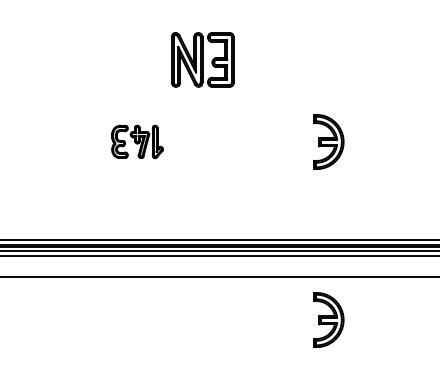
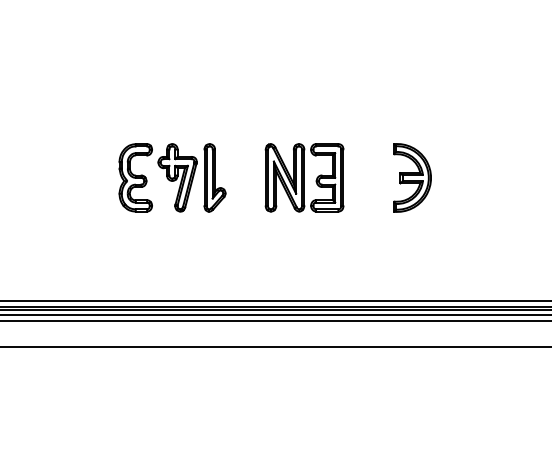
part: (202, 59) -> (304, 177), moved
part: (137, 141) -> (172, 177), size x1.67
part: (328, 319) -> (412, 400), removed

